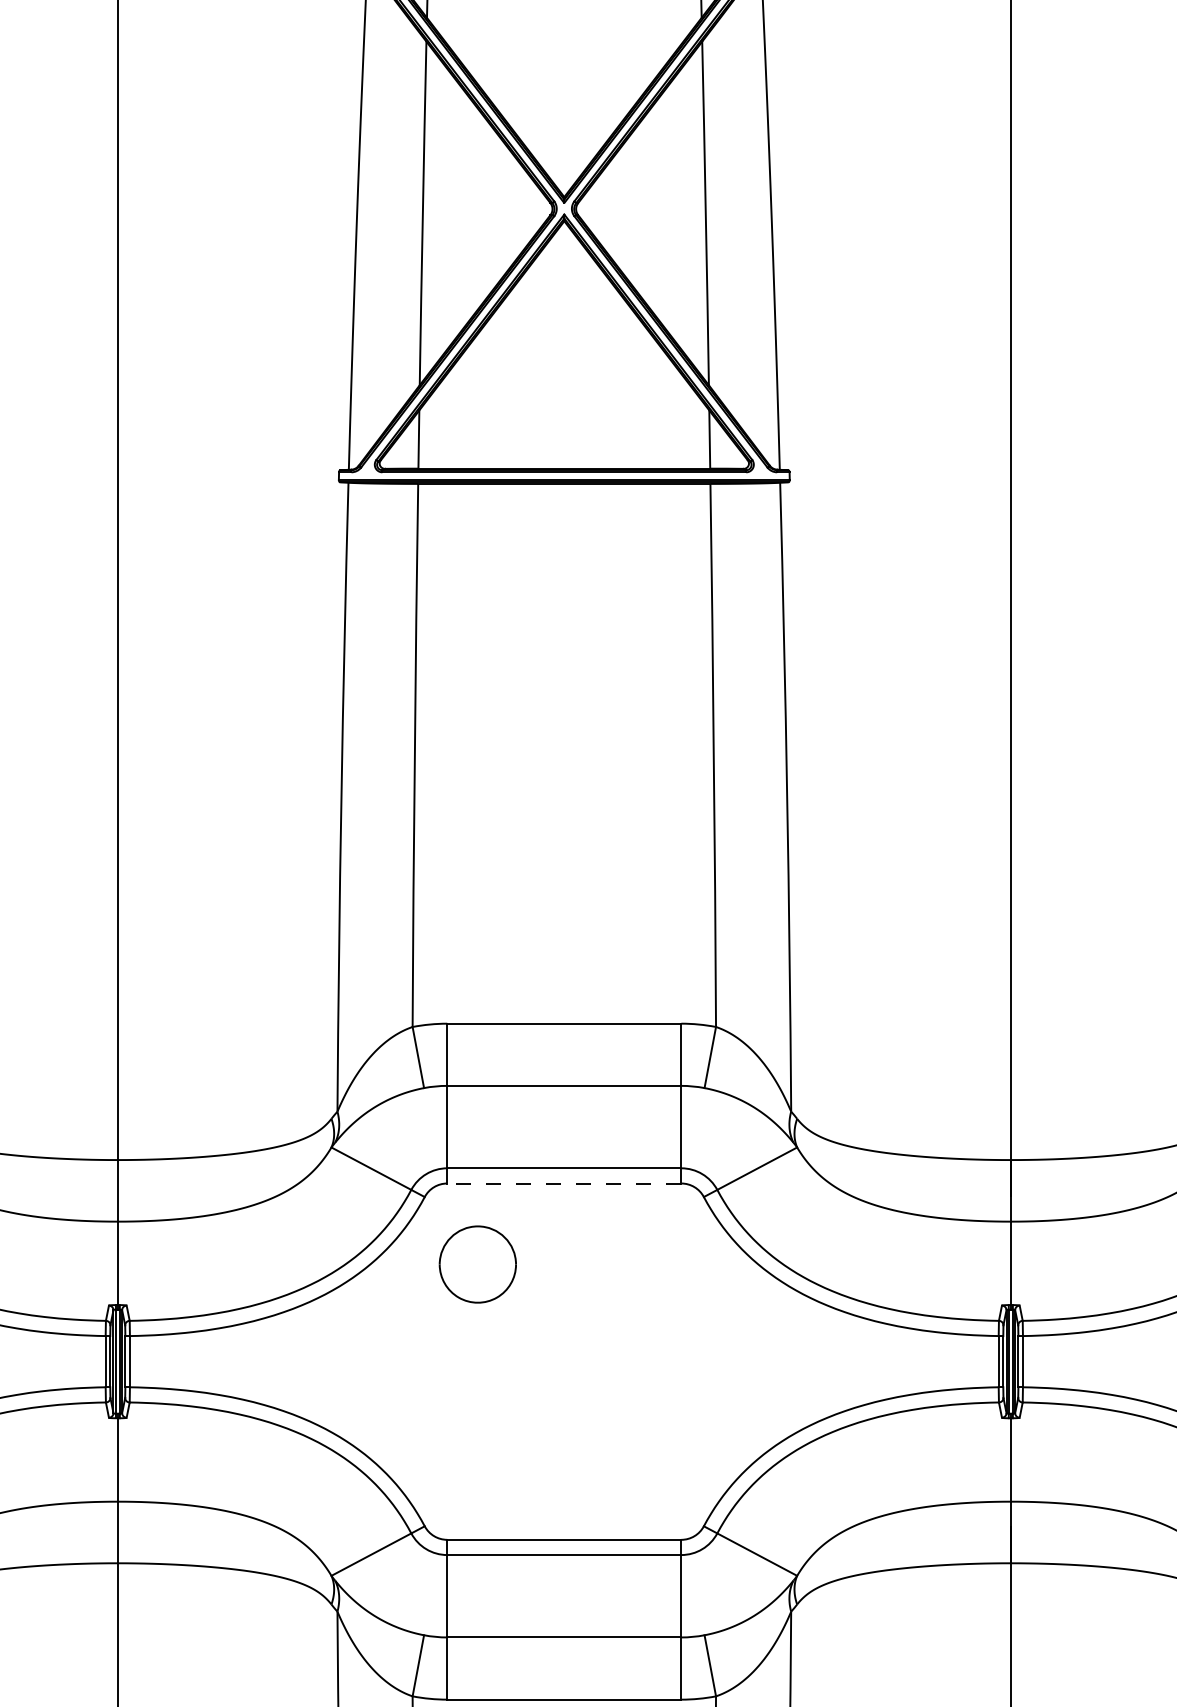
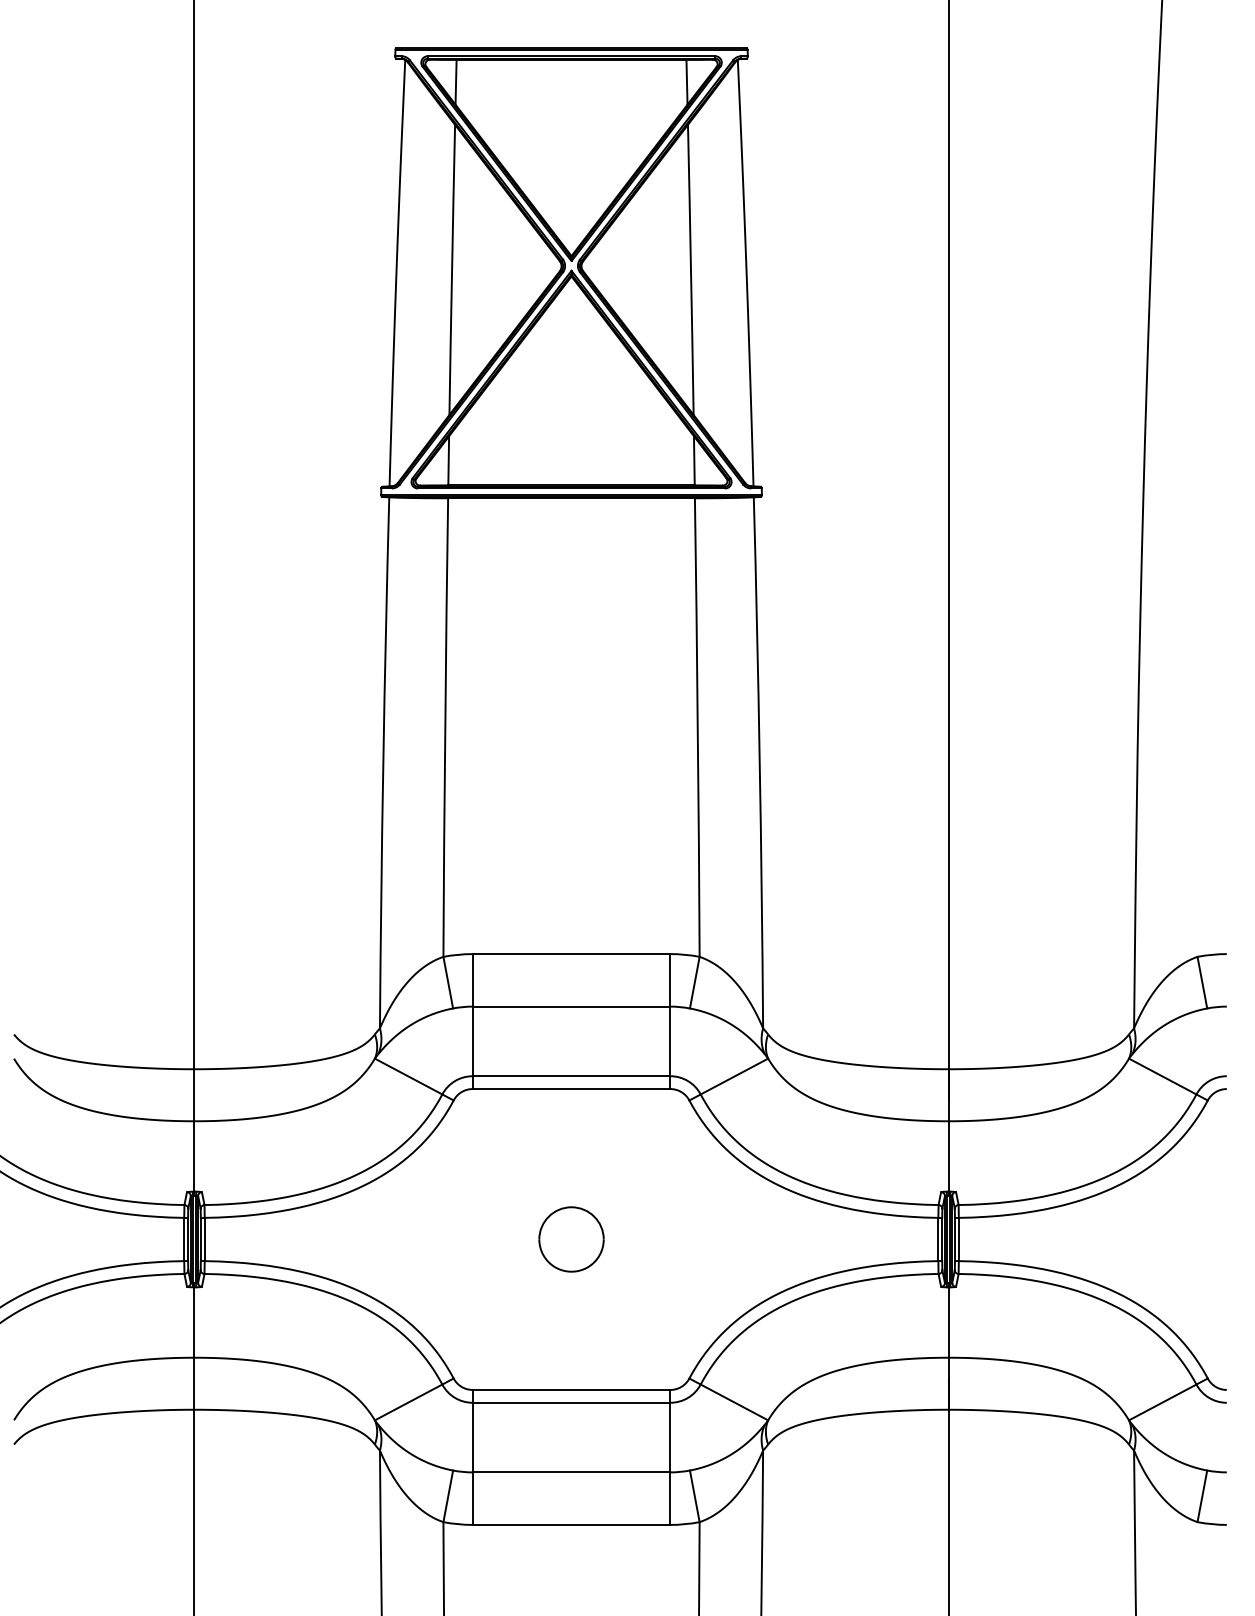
line: (564, 1184) -> (571, 1089), dashed -> solid
part: (477, 1264) -> (571, 1239), moved

